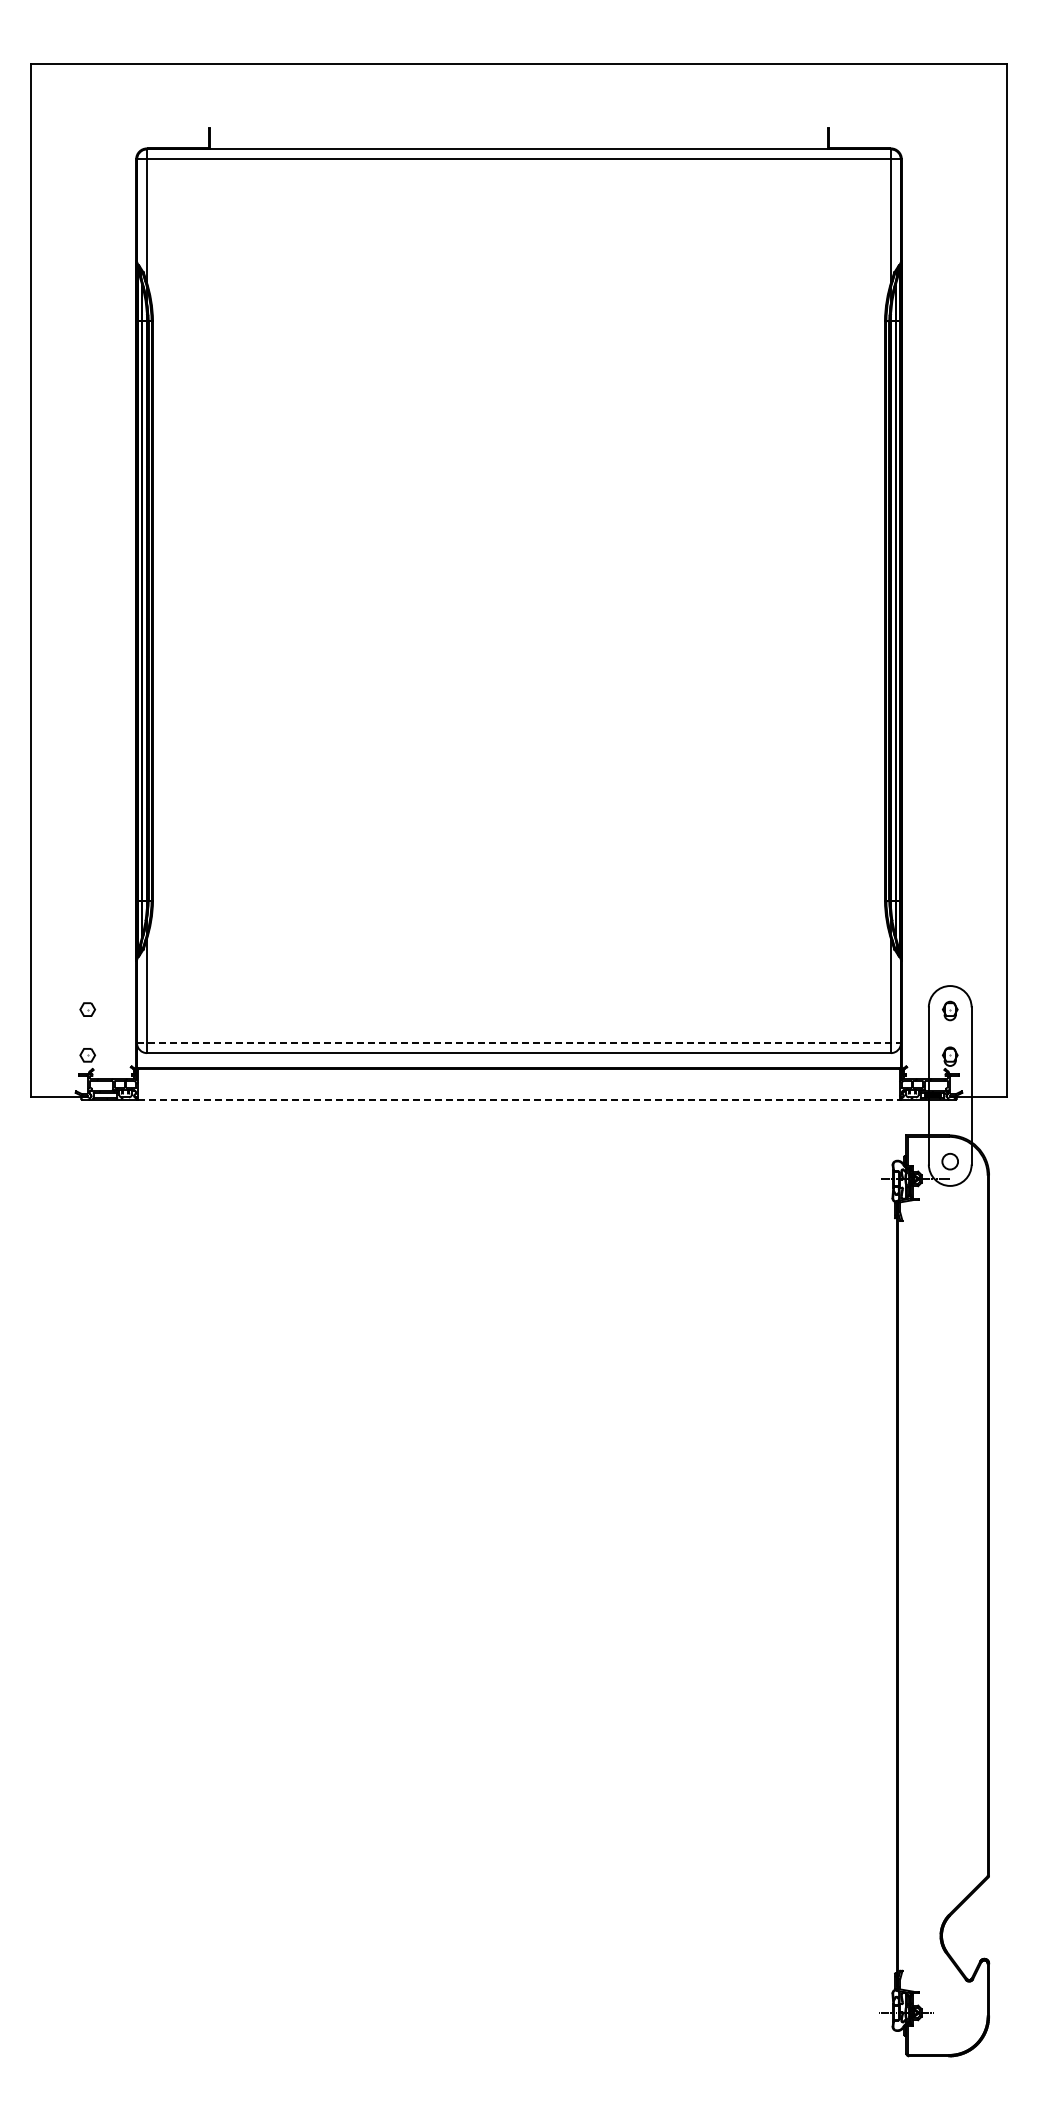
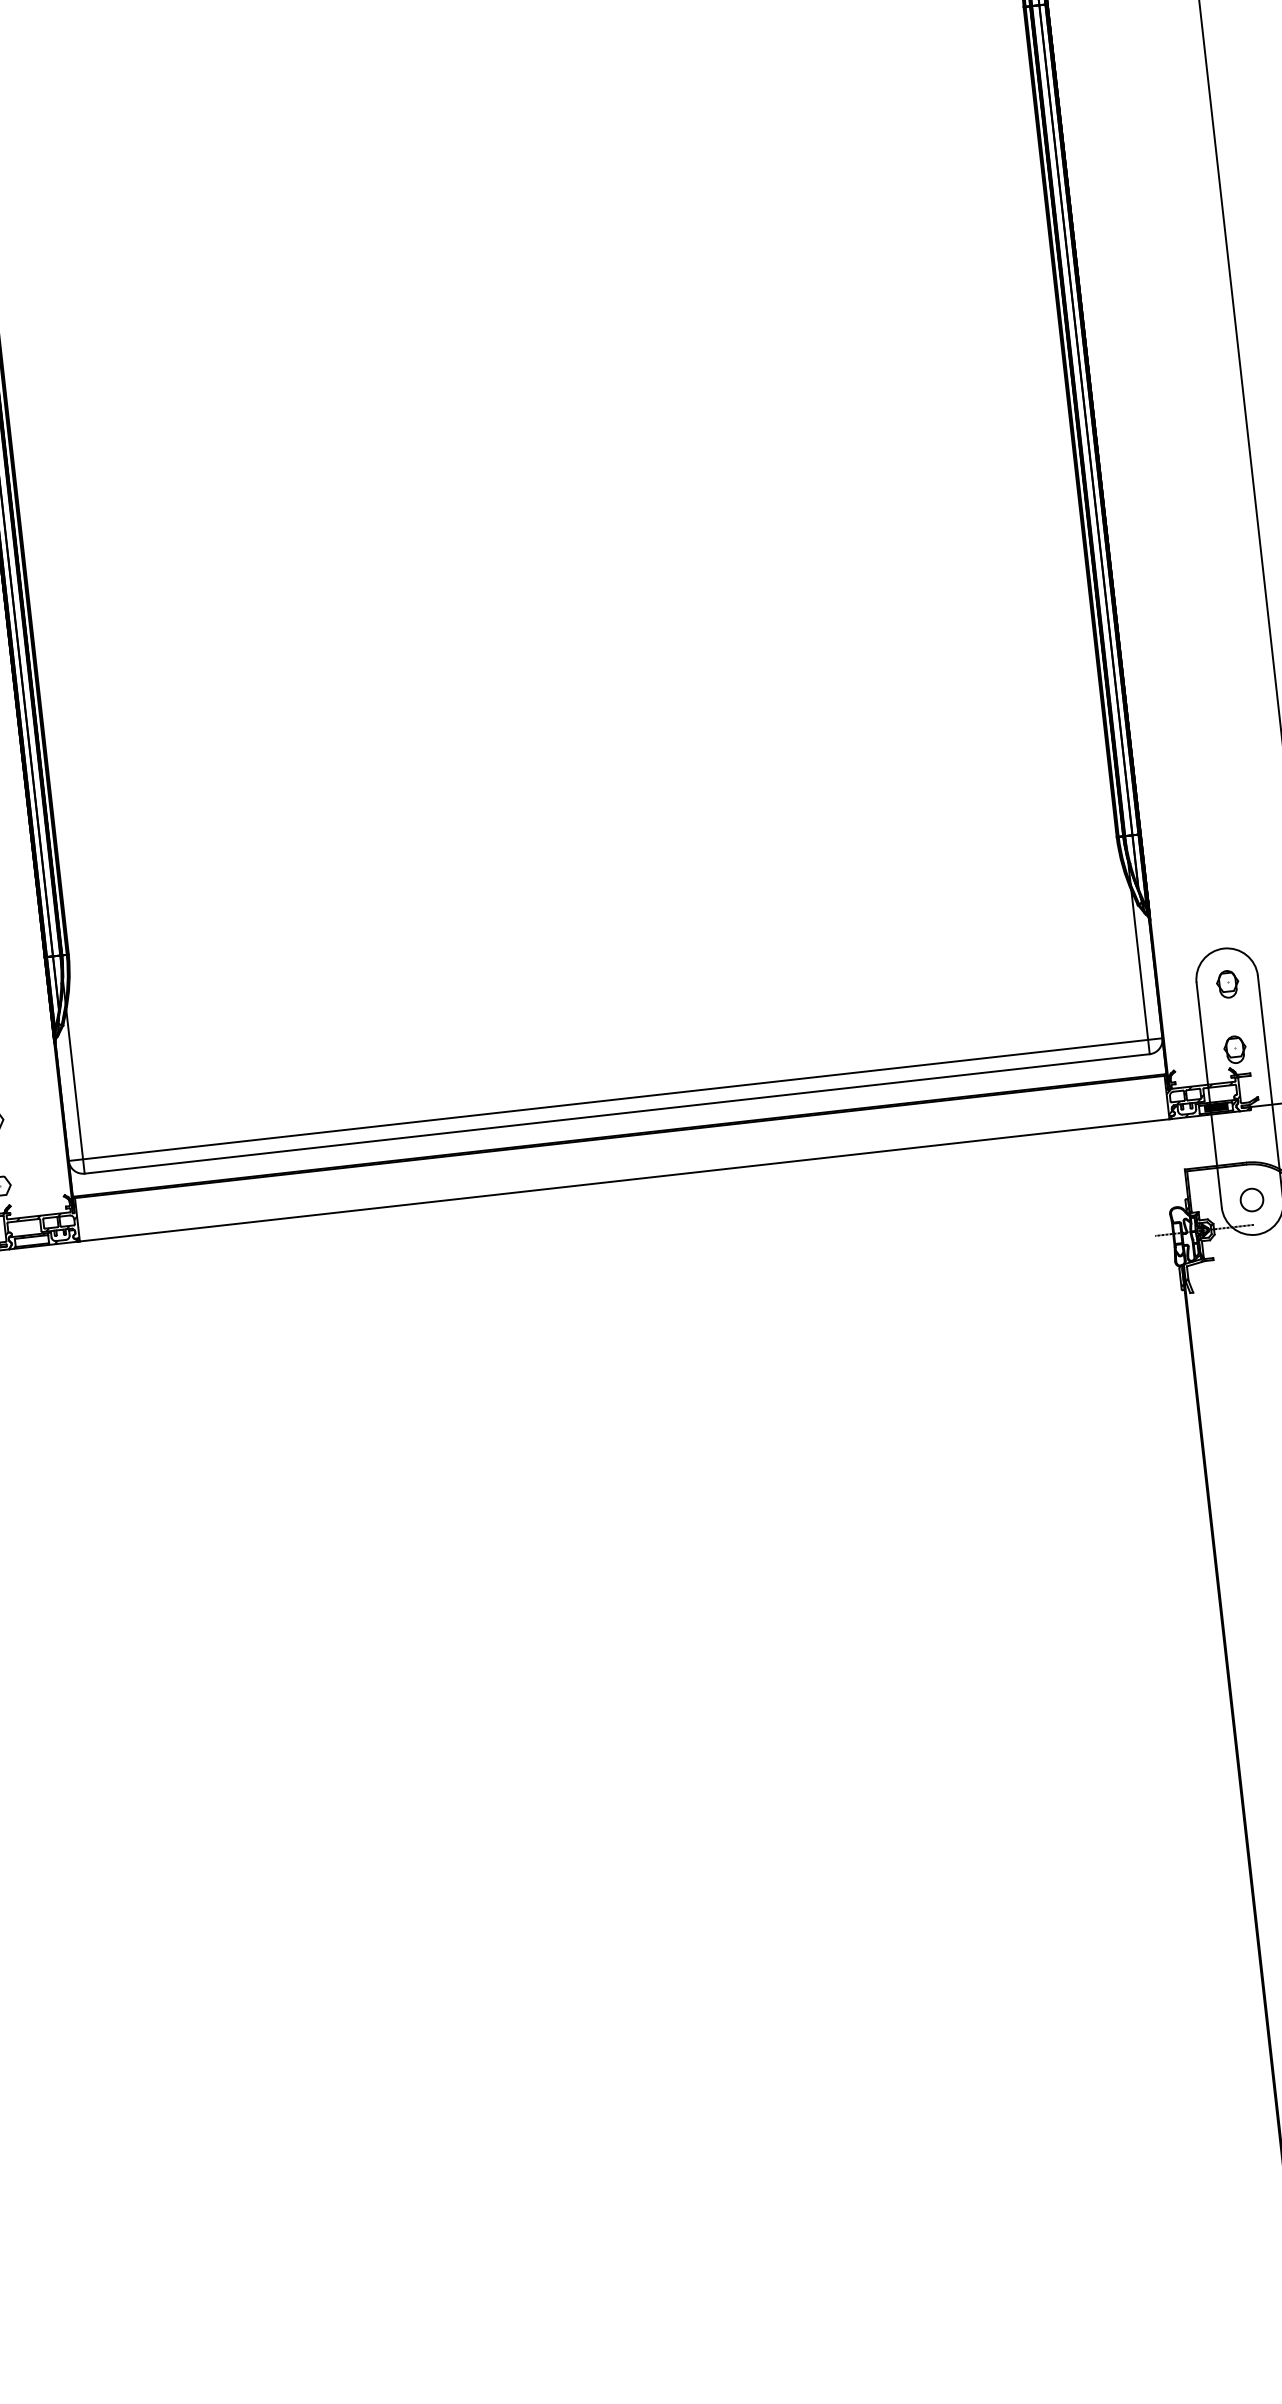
line: (519, 1043) -> (616, 1100), dashed -> solid
line: (519, 1099) -> (625, 1180), dashed -> solid

